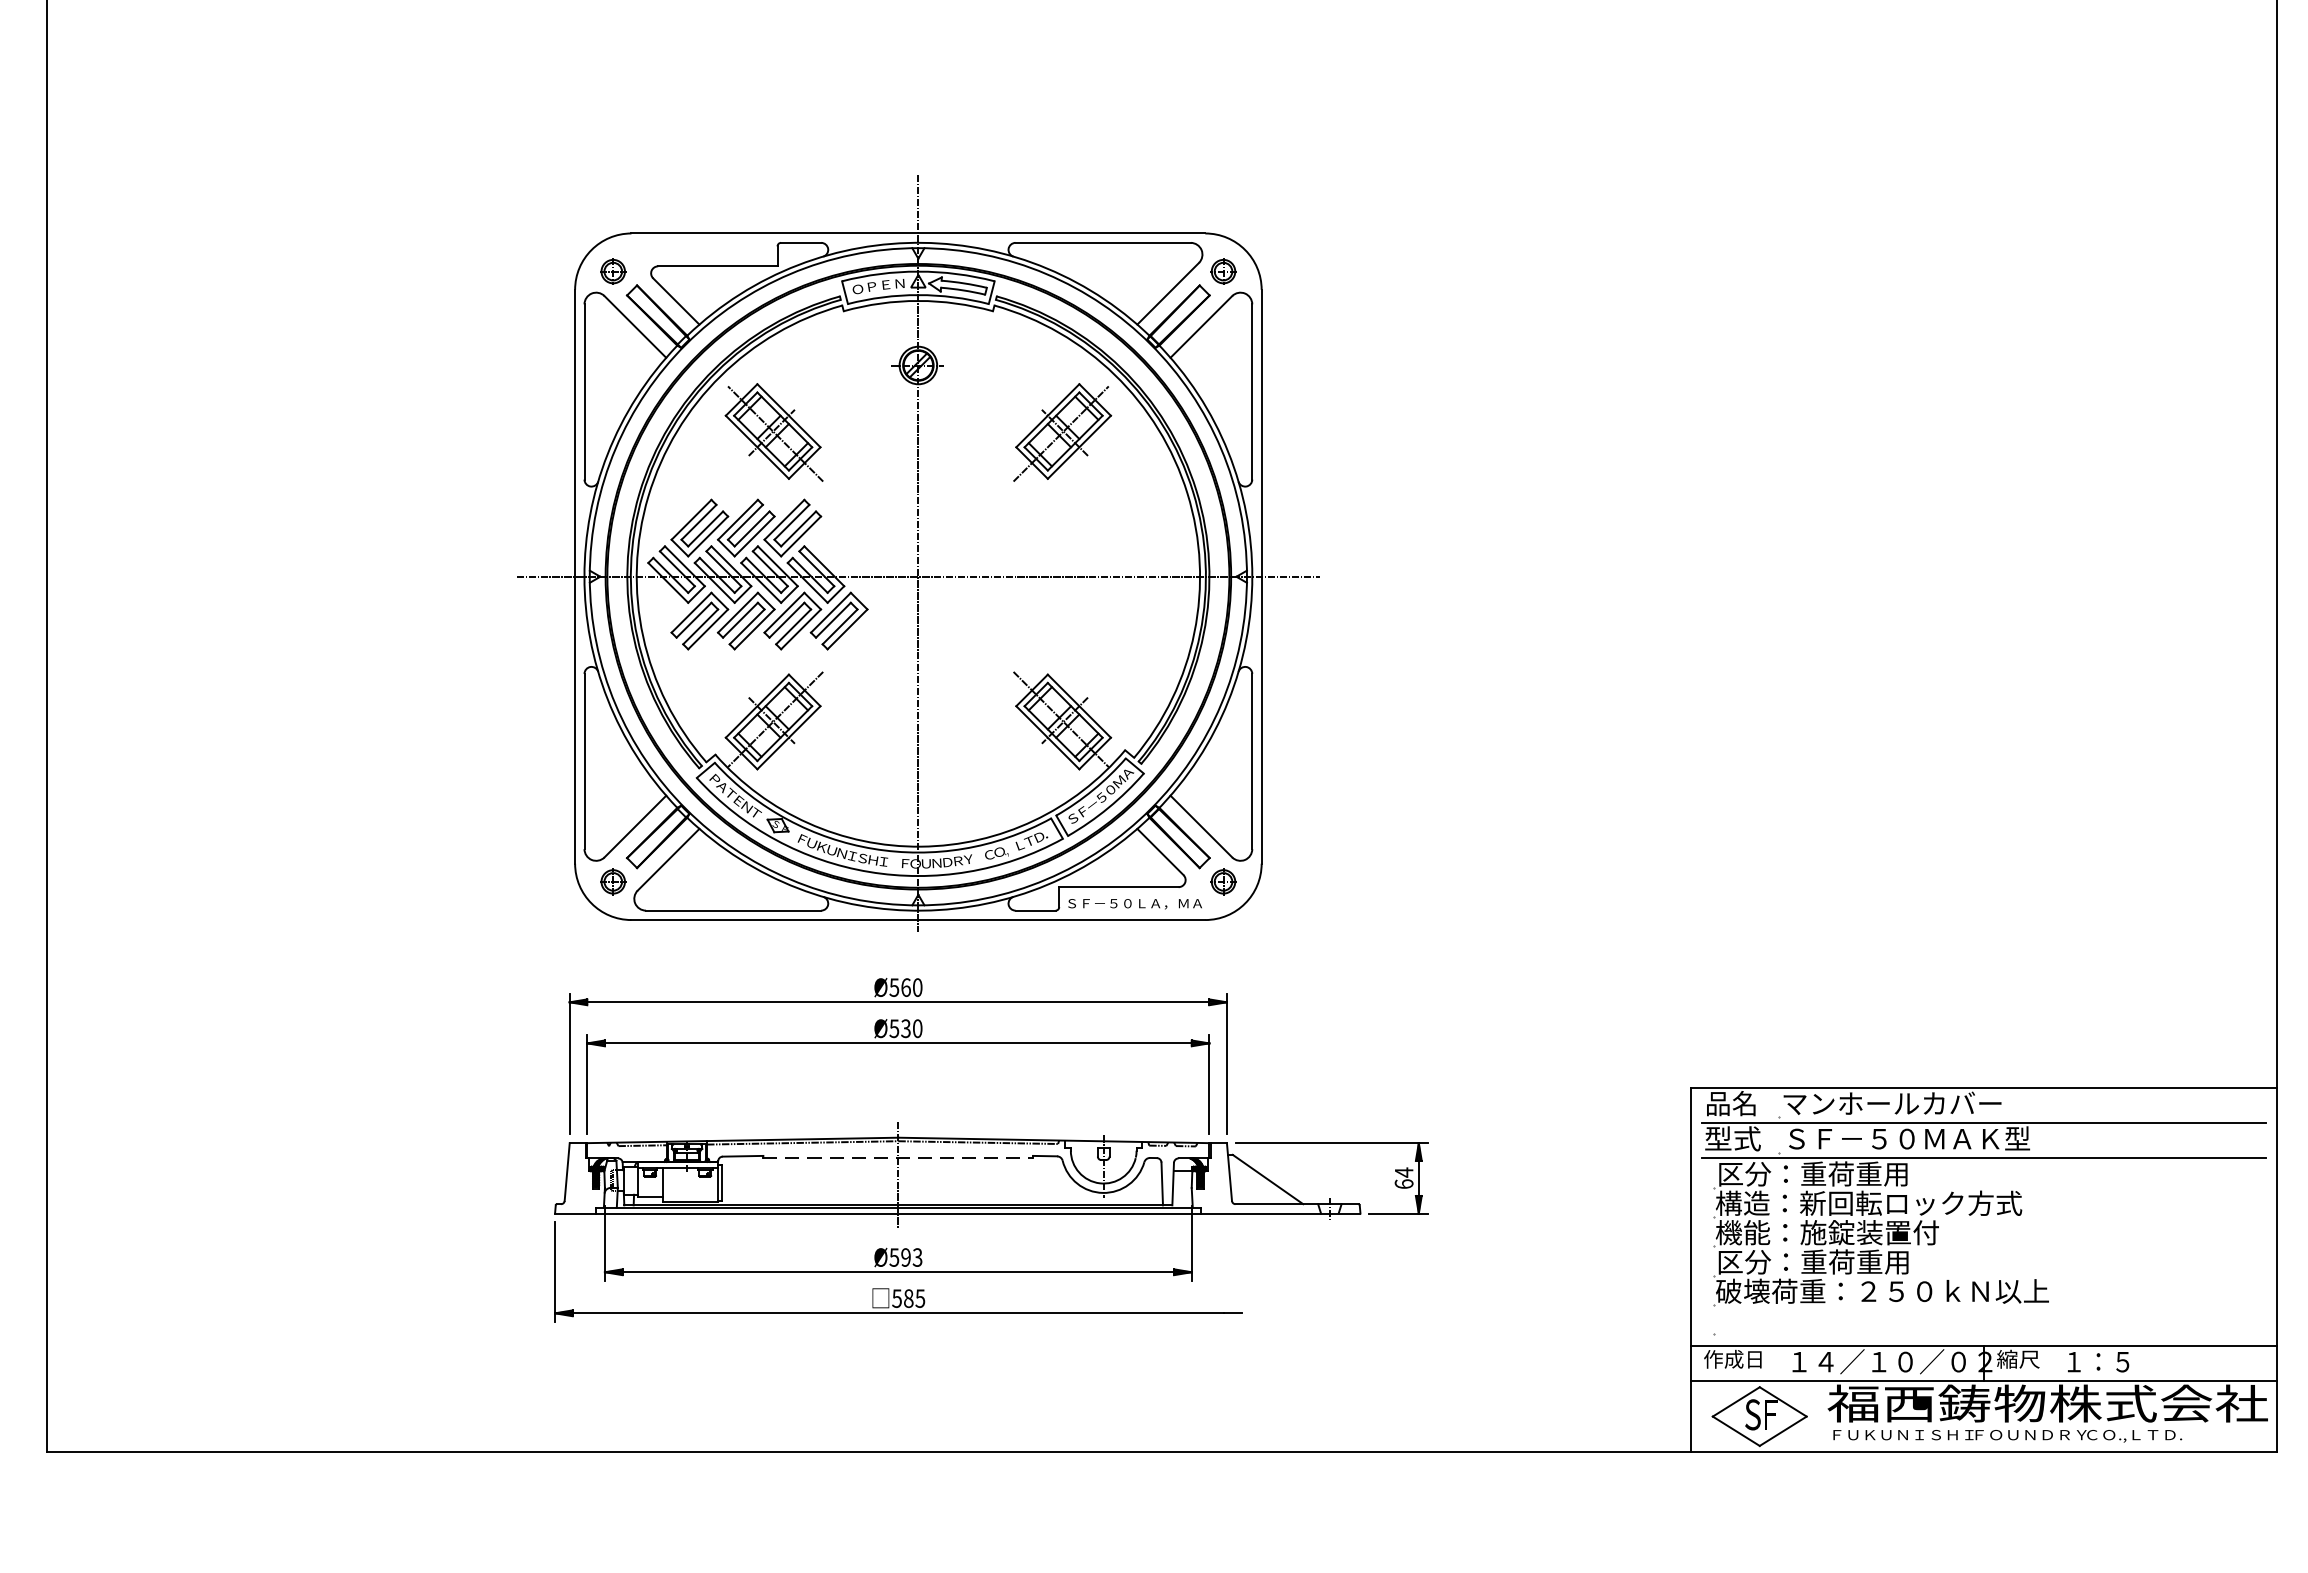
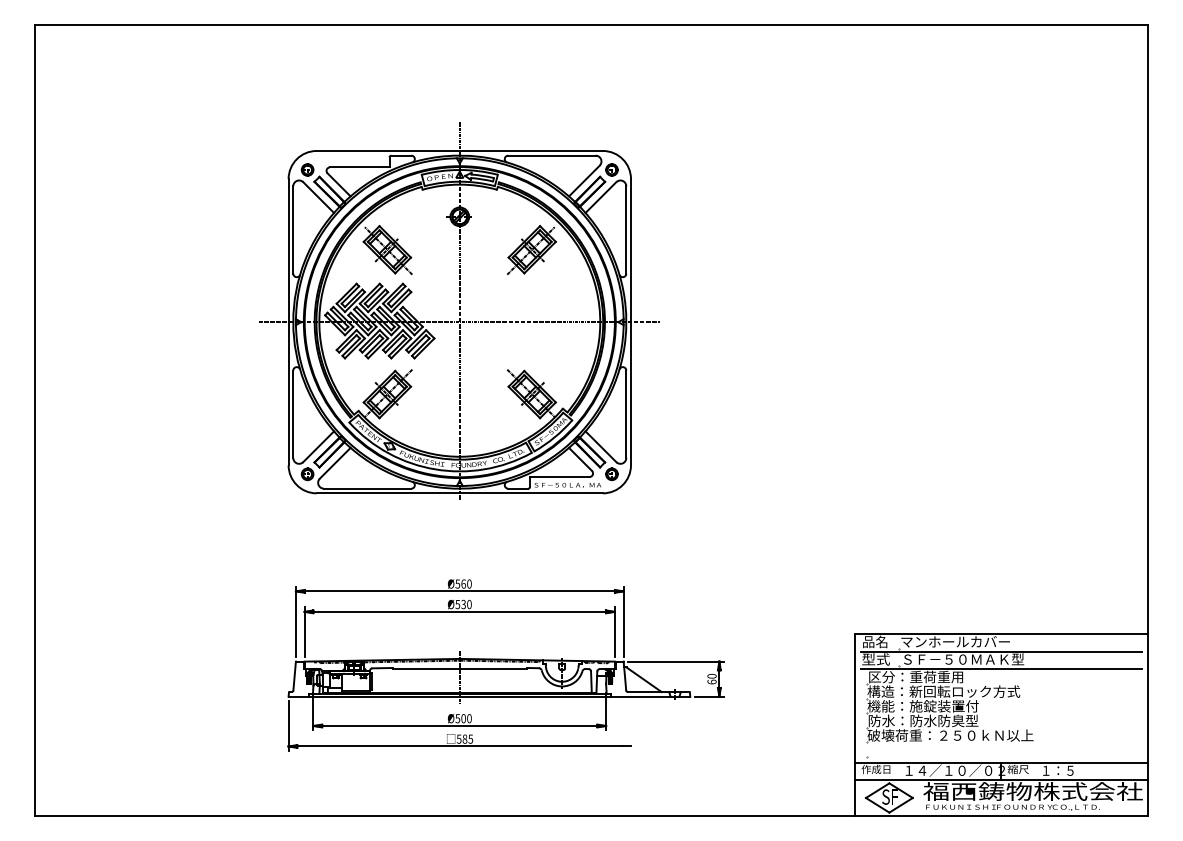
part: (917, 553) -> (459, 310), moved
line: (899, 1156) -> (460, 668), dashed -> solid
text: (1403, 1170) -> (711, 675), 64 -> 60
text: (911, 1257) -> (466, 718), Ø593 -> Ø500
text: (1828, 1261) -> (923, 720), 区分：重荷重用 -> 防水：防水防臭型

